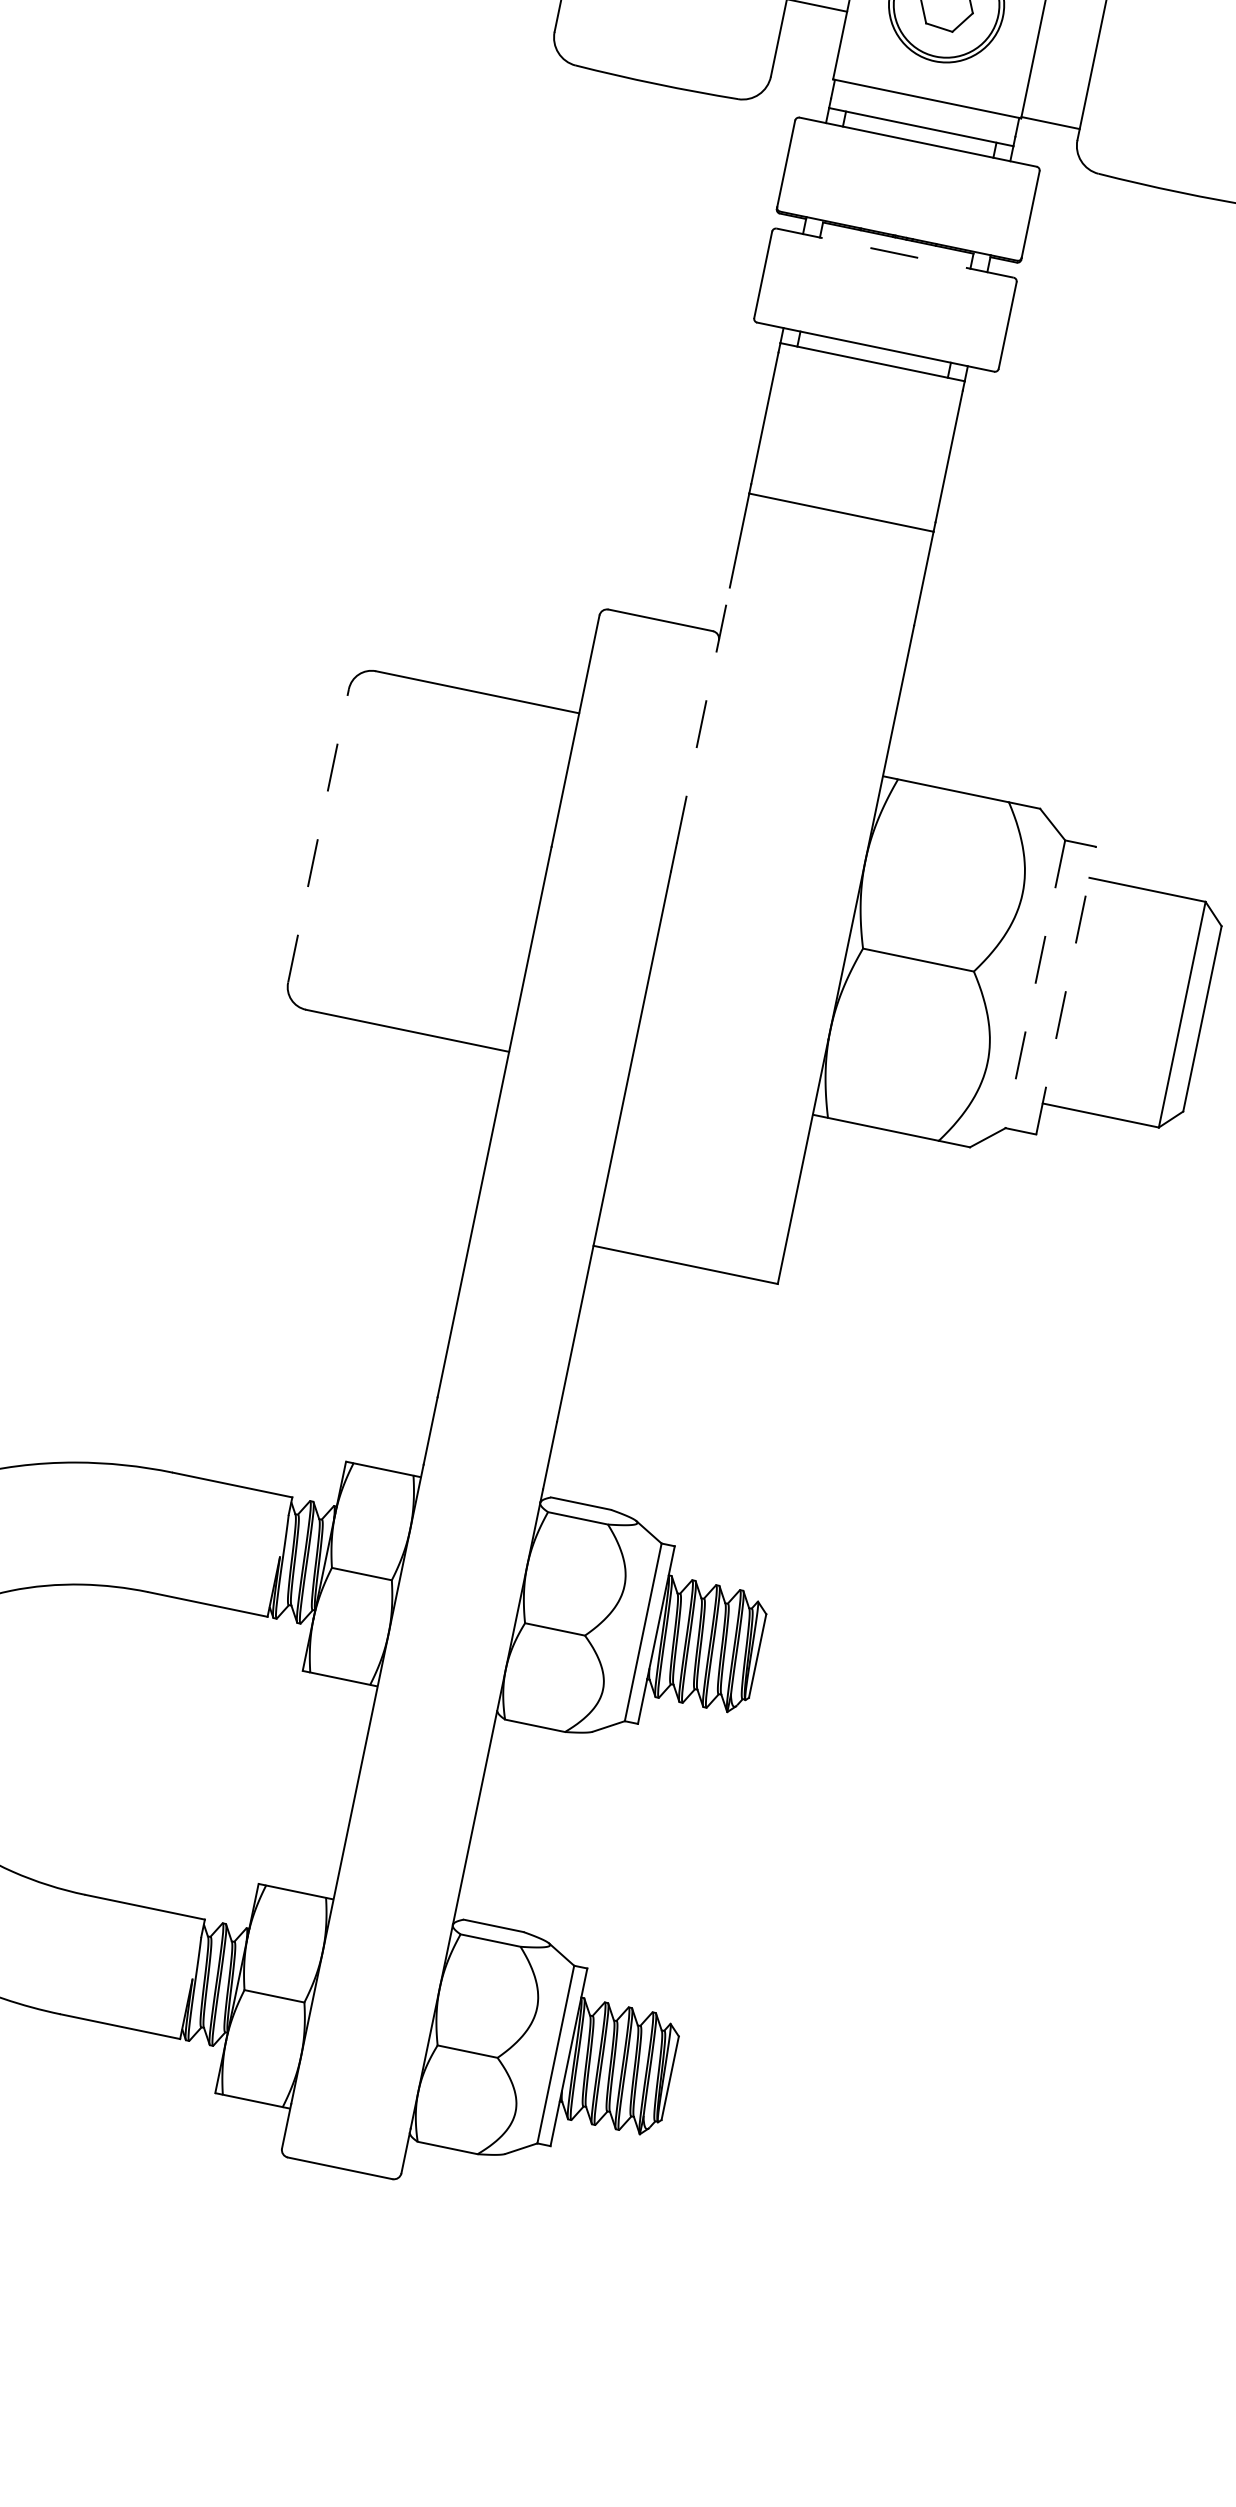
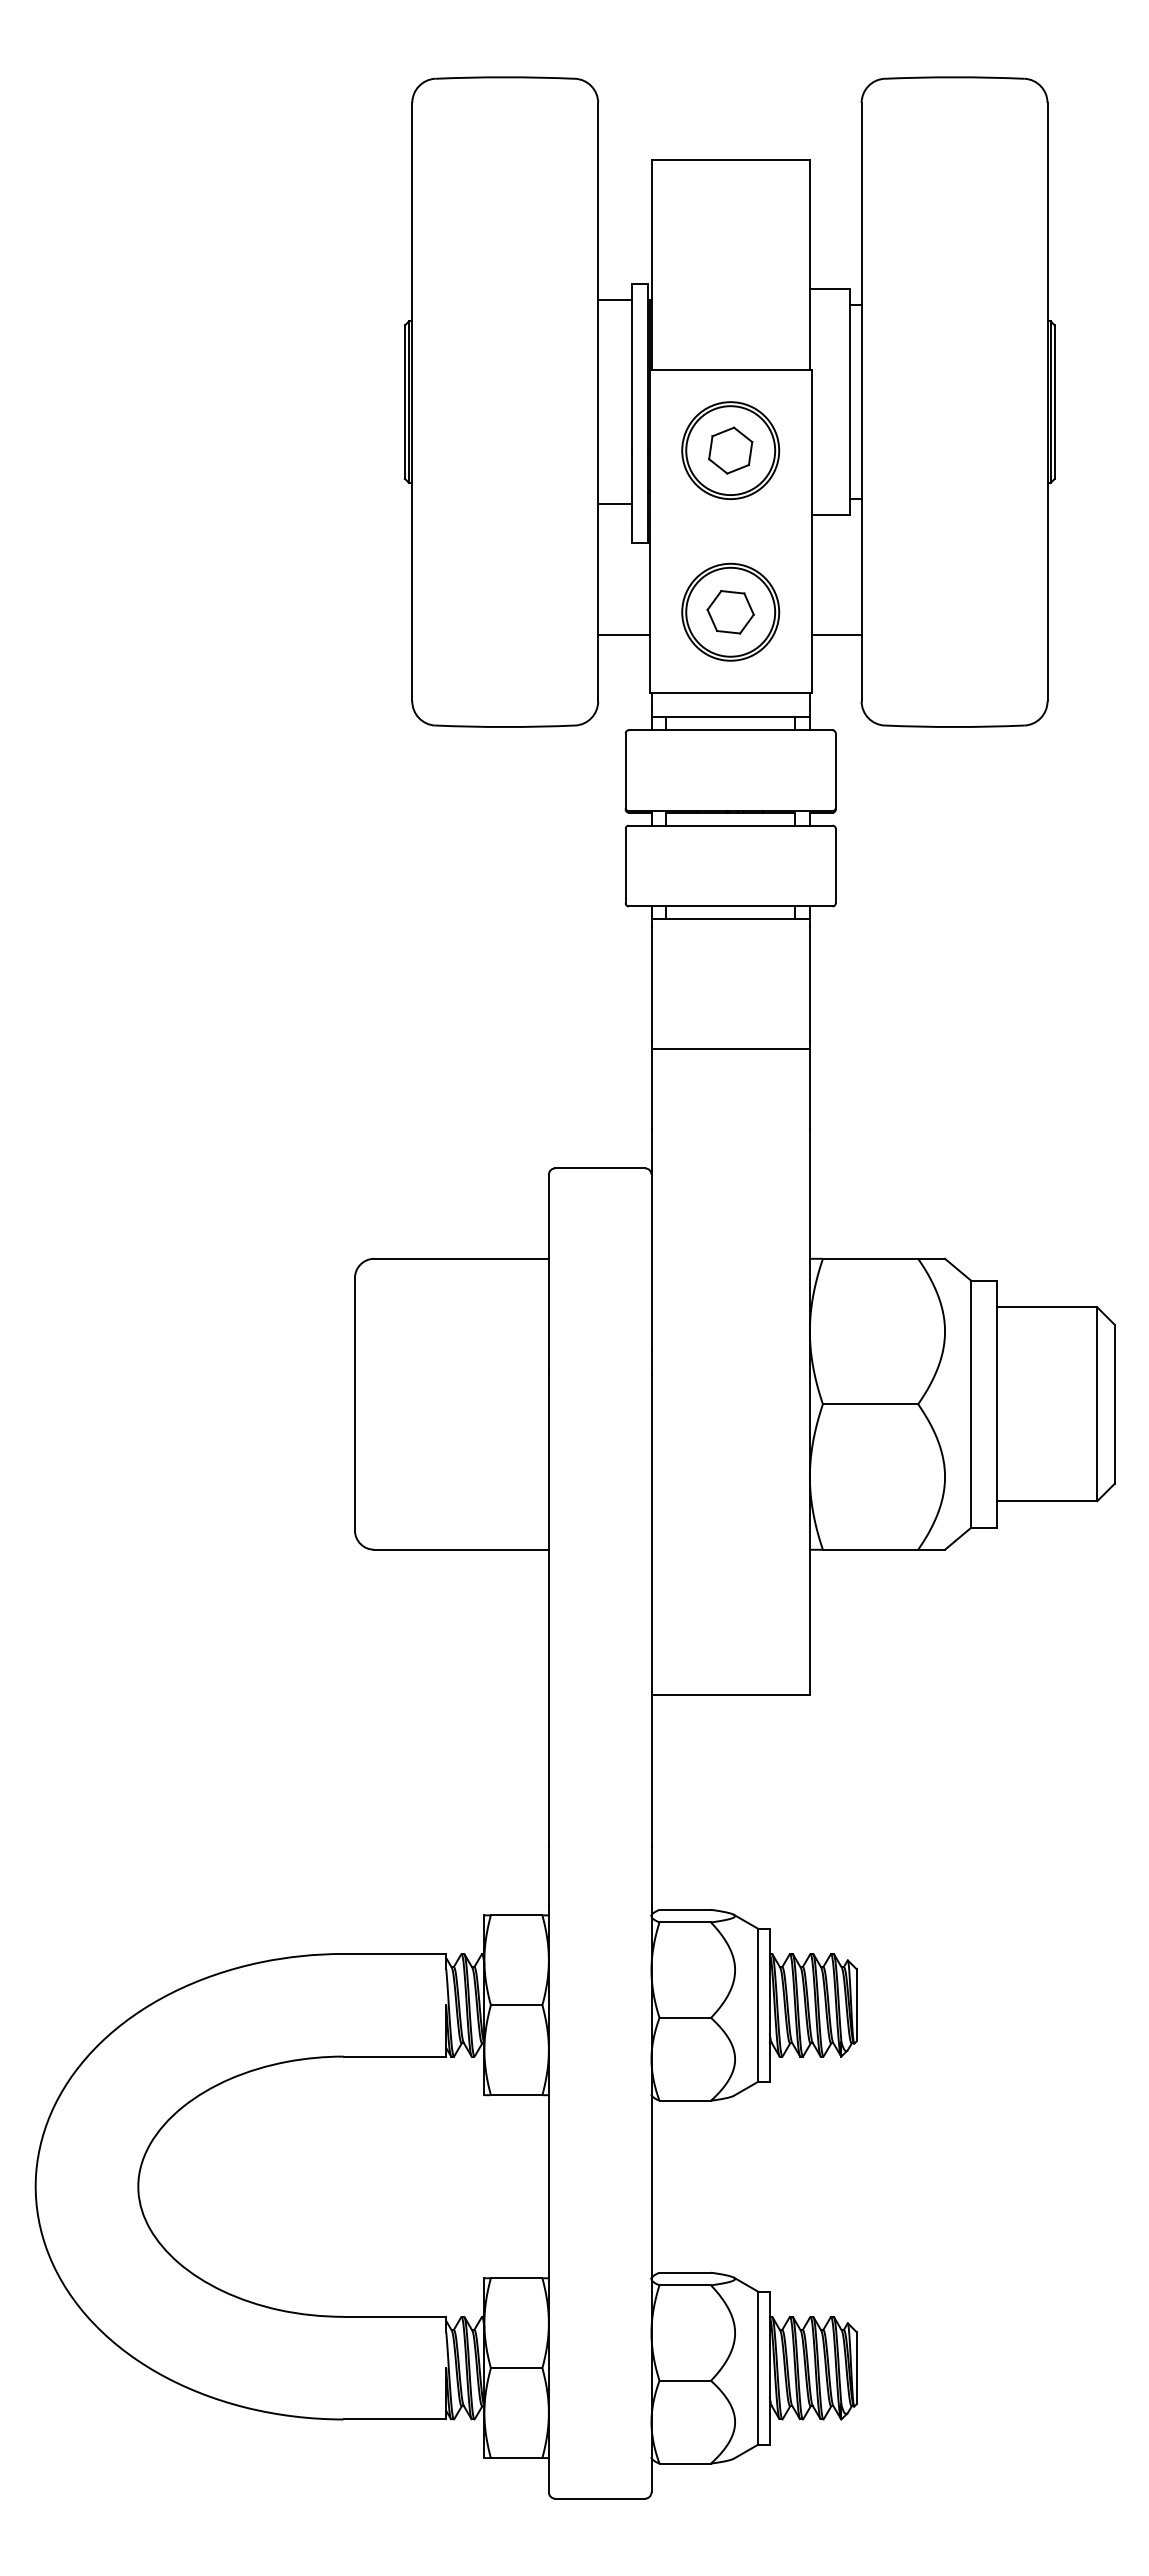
line: (1050, 122) -> (836, 634), moved
line: (894, 252) -> (730, 825), dashed -> solid
line: (703, 715) -> (651, 1239), dashed -> solid
line: (318, 834) -> (354, 1403), dashed -> solid
line: (1035, 984) -> (971, 1404), dashed -> solid
line: (1066, 990) -> (997, 1404), dashed -> solid

